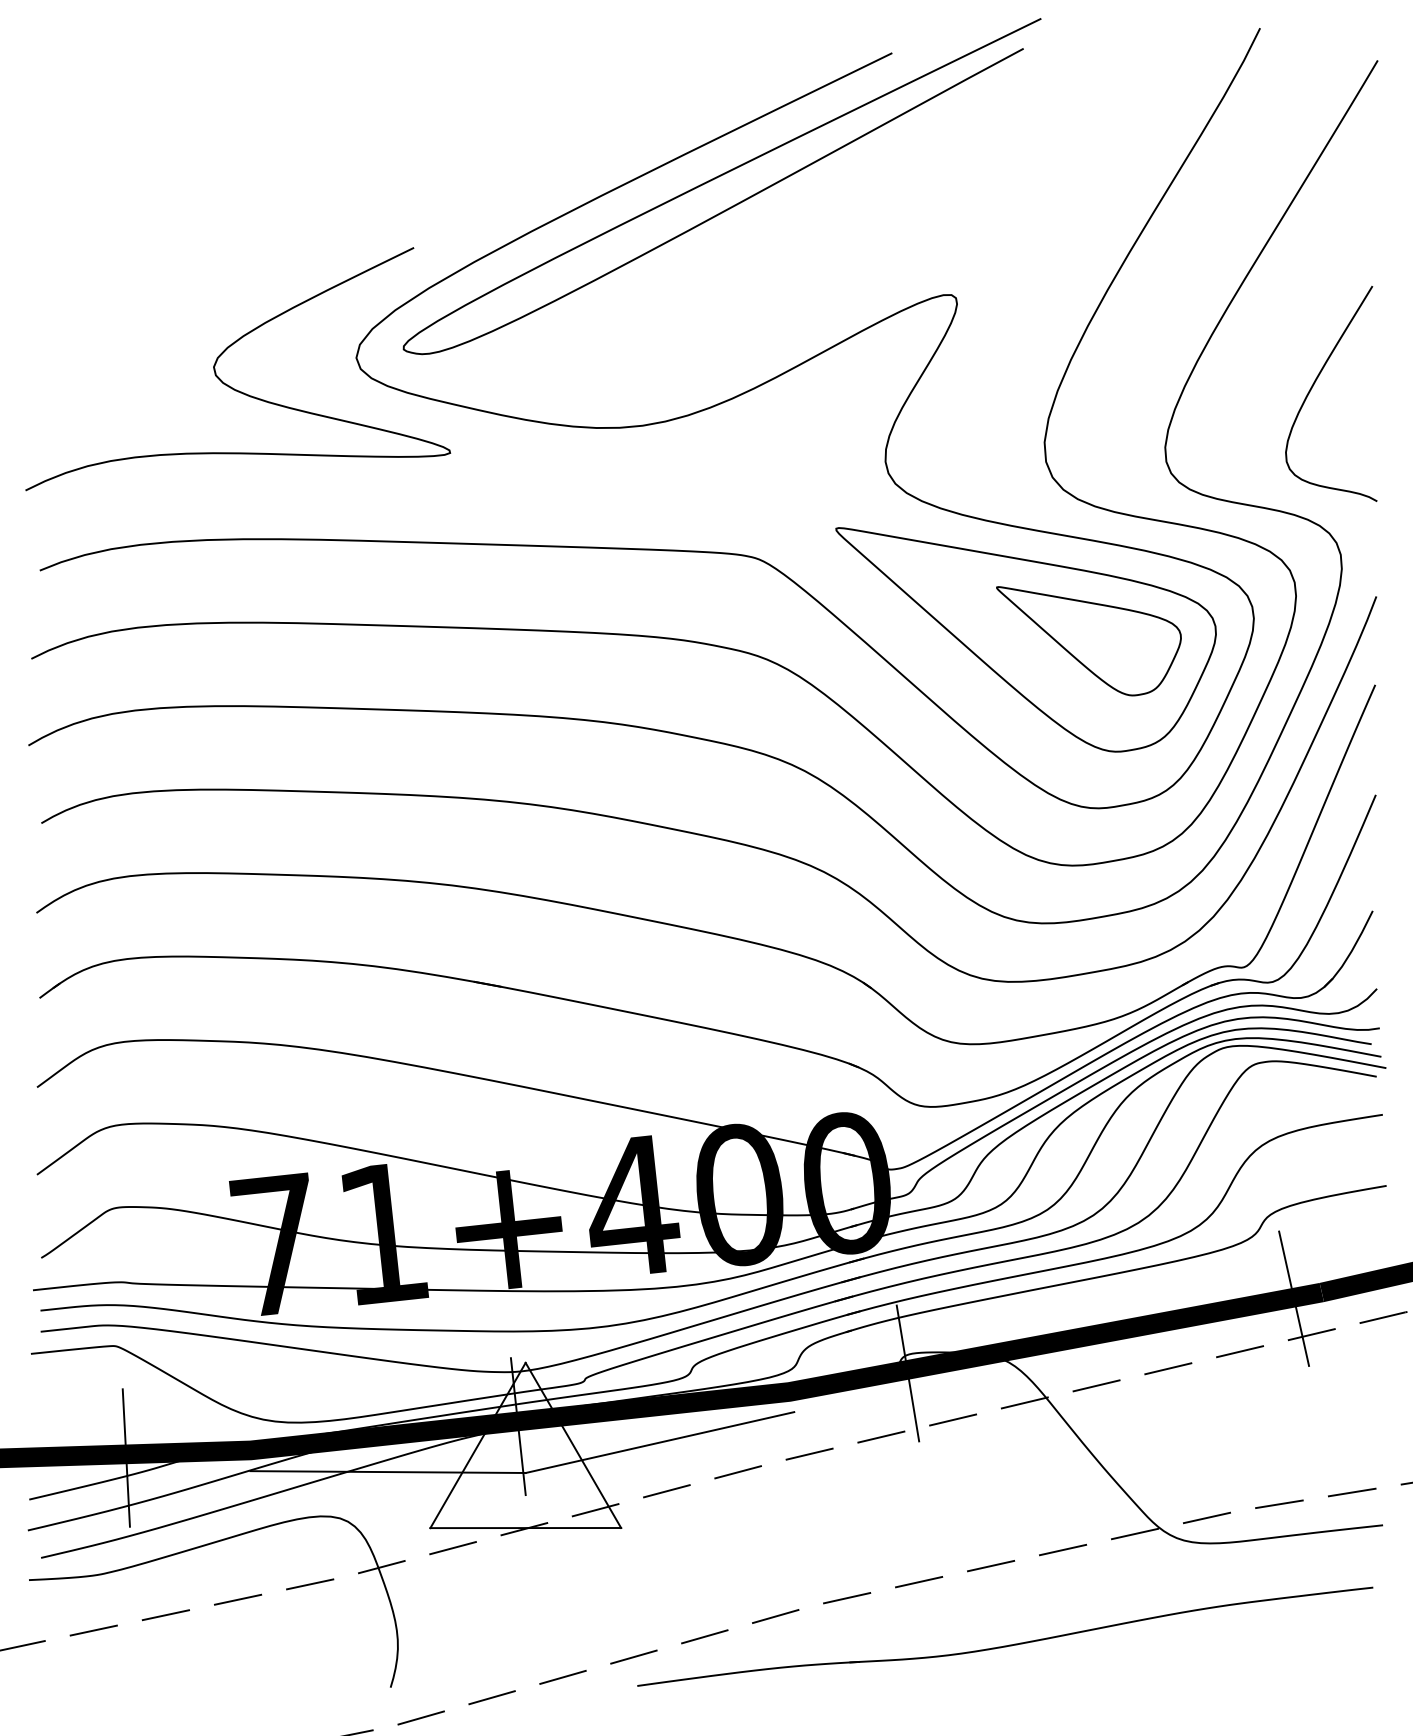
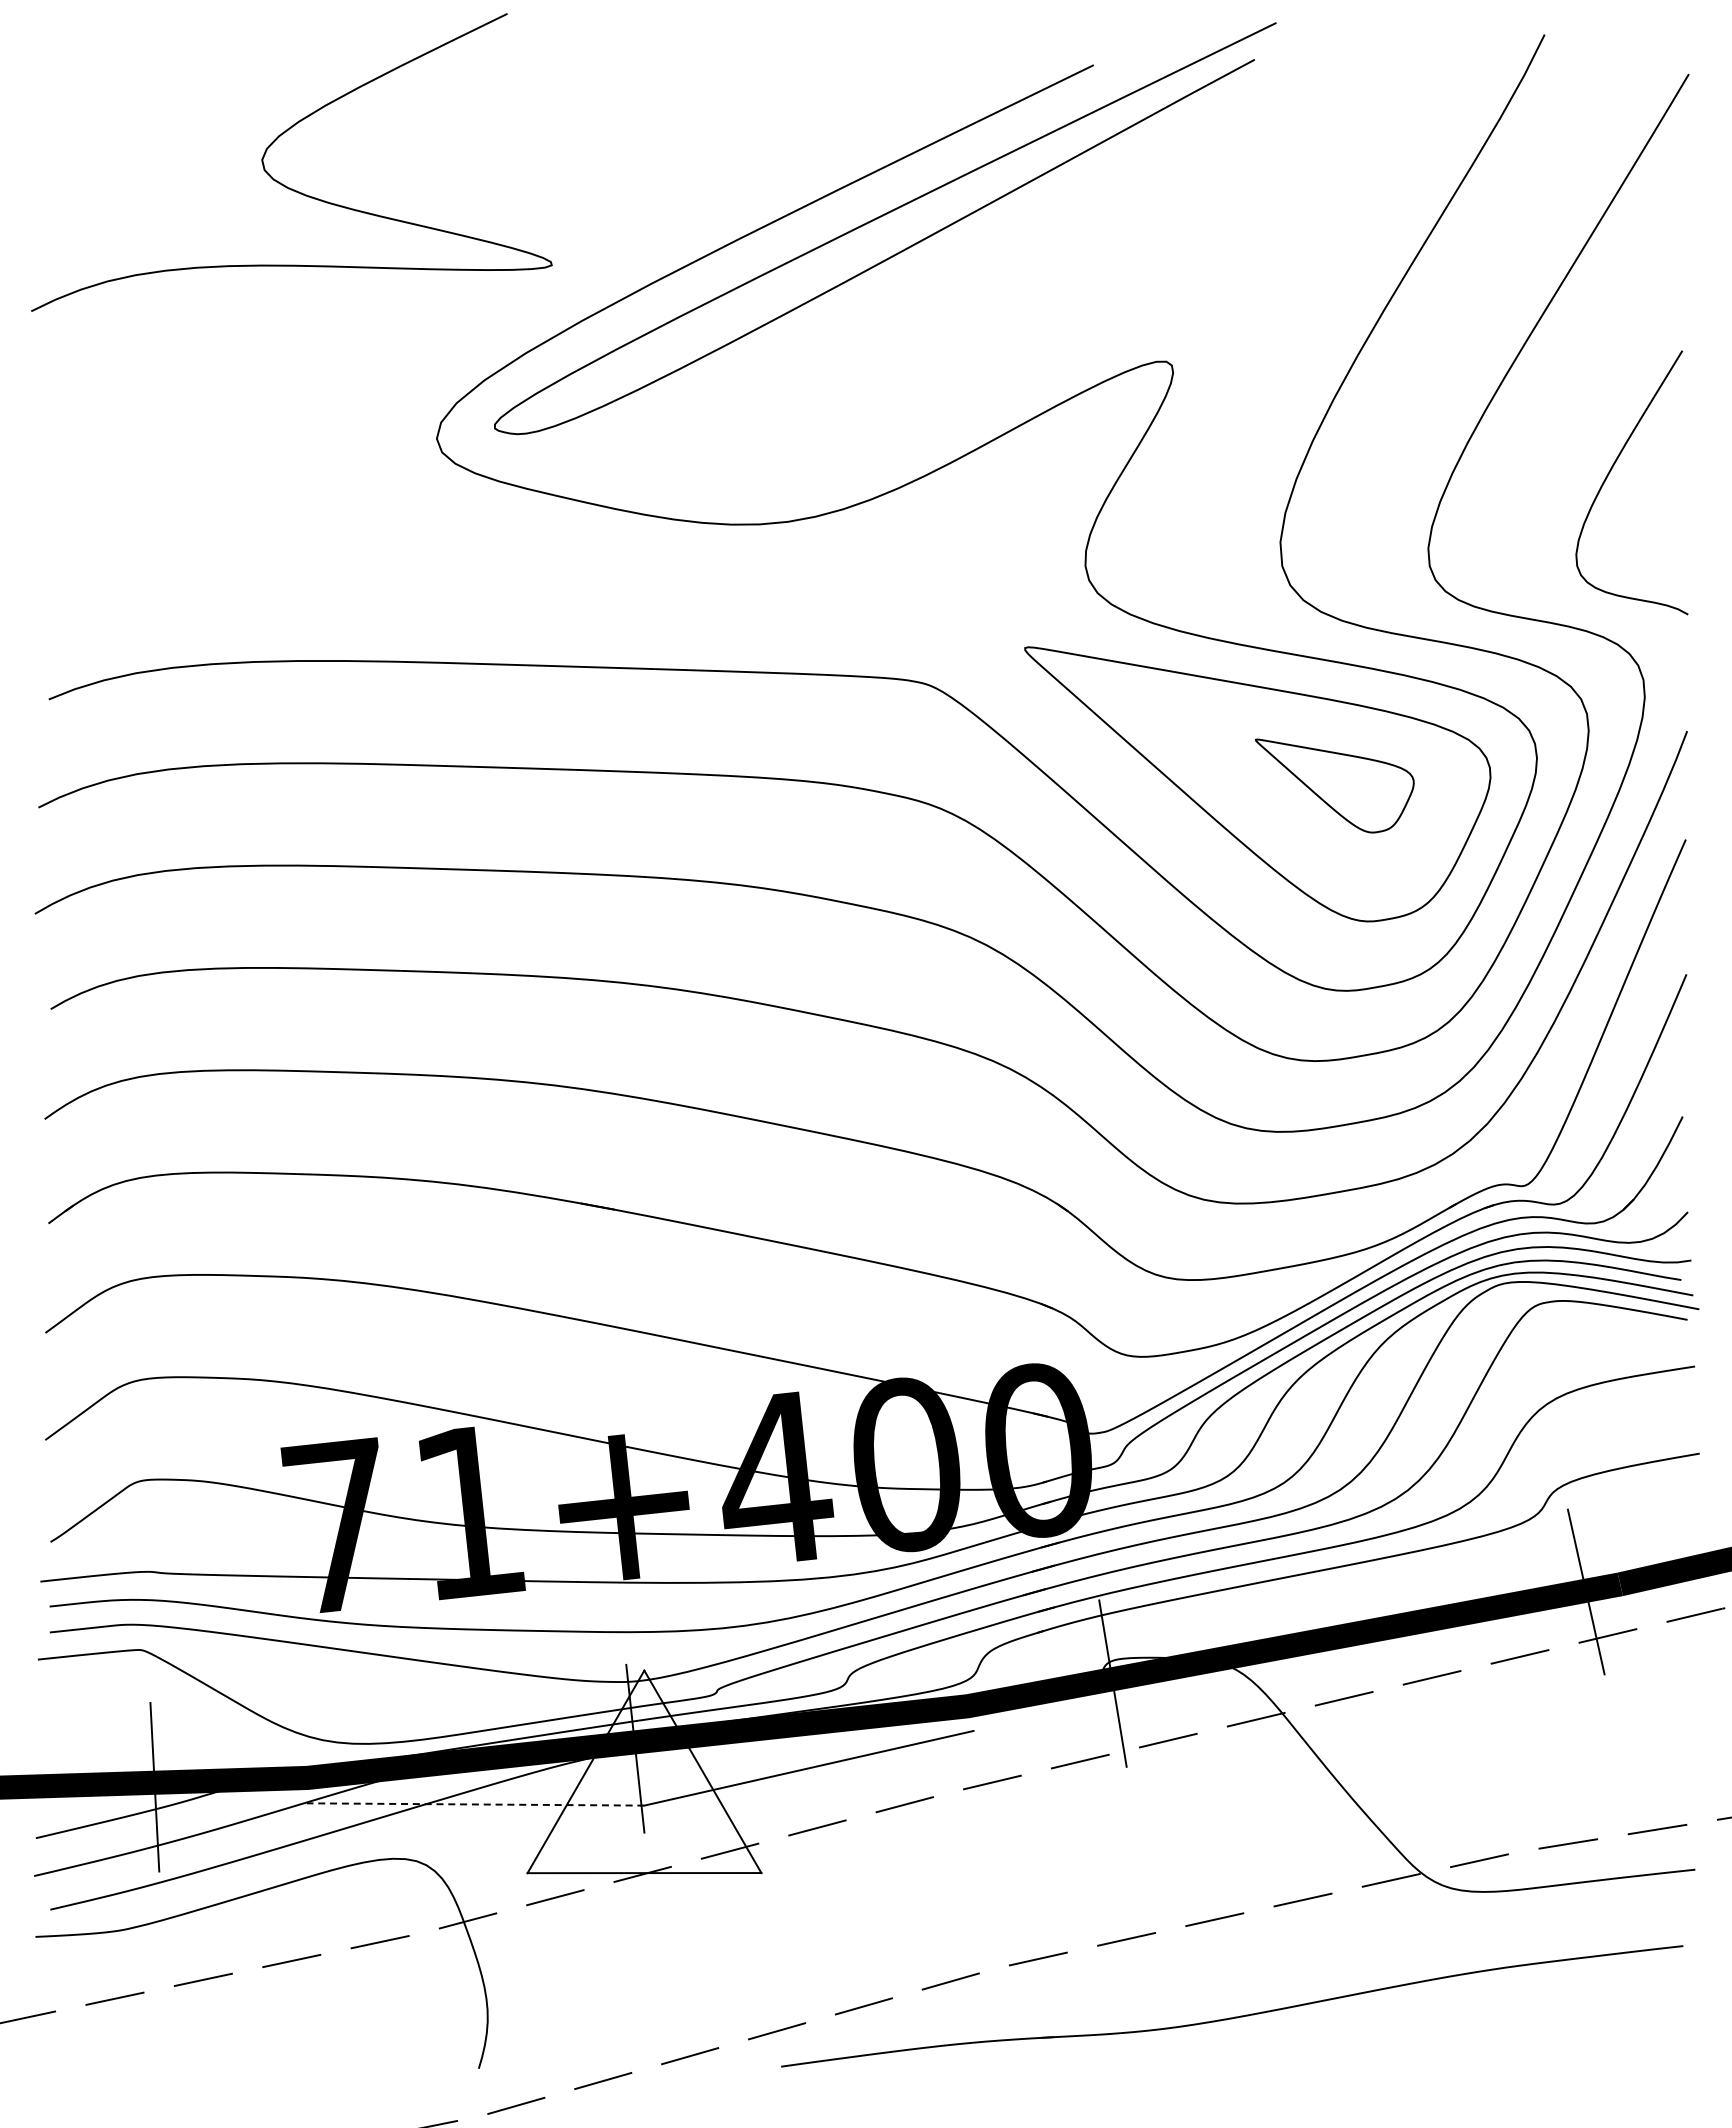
curve: (228, 384) -> (279, 181), moved
part: (1088, 640) -> (1334, 785), size x0.7
line: (387, 1472) -> (475, 1804), solid -> dashed

